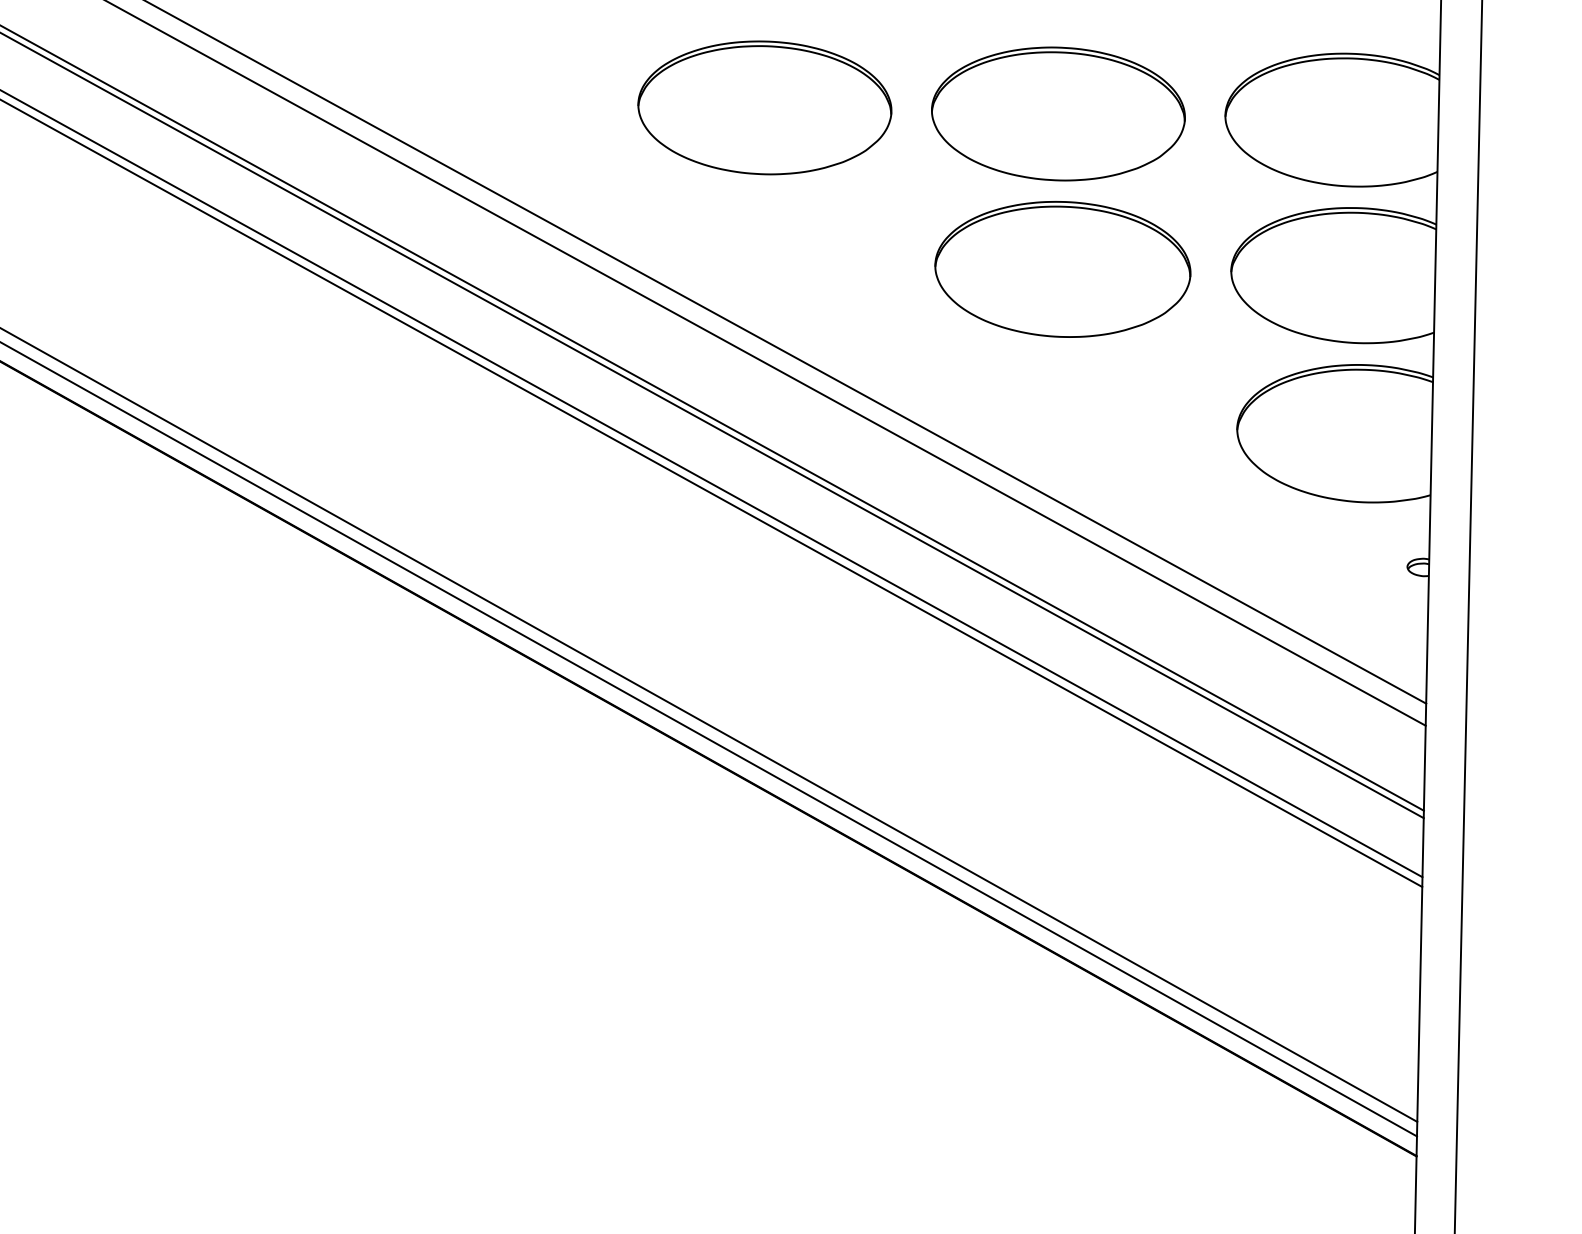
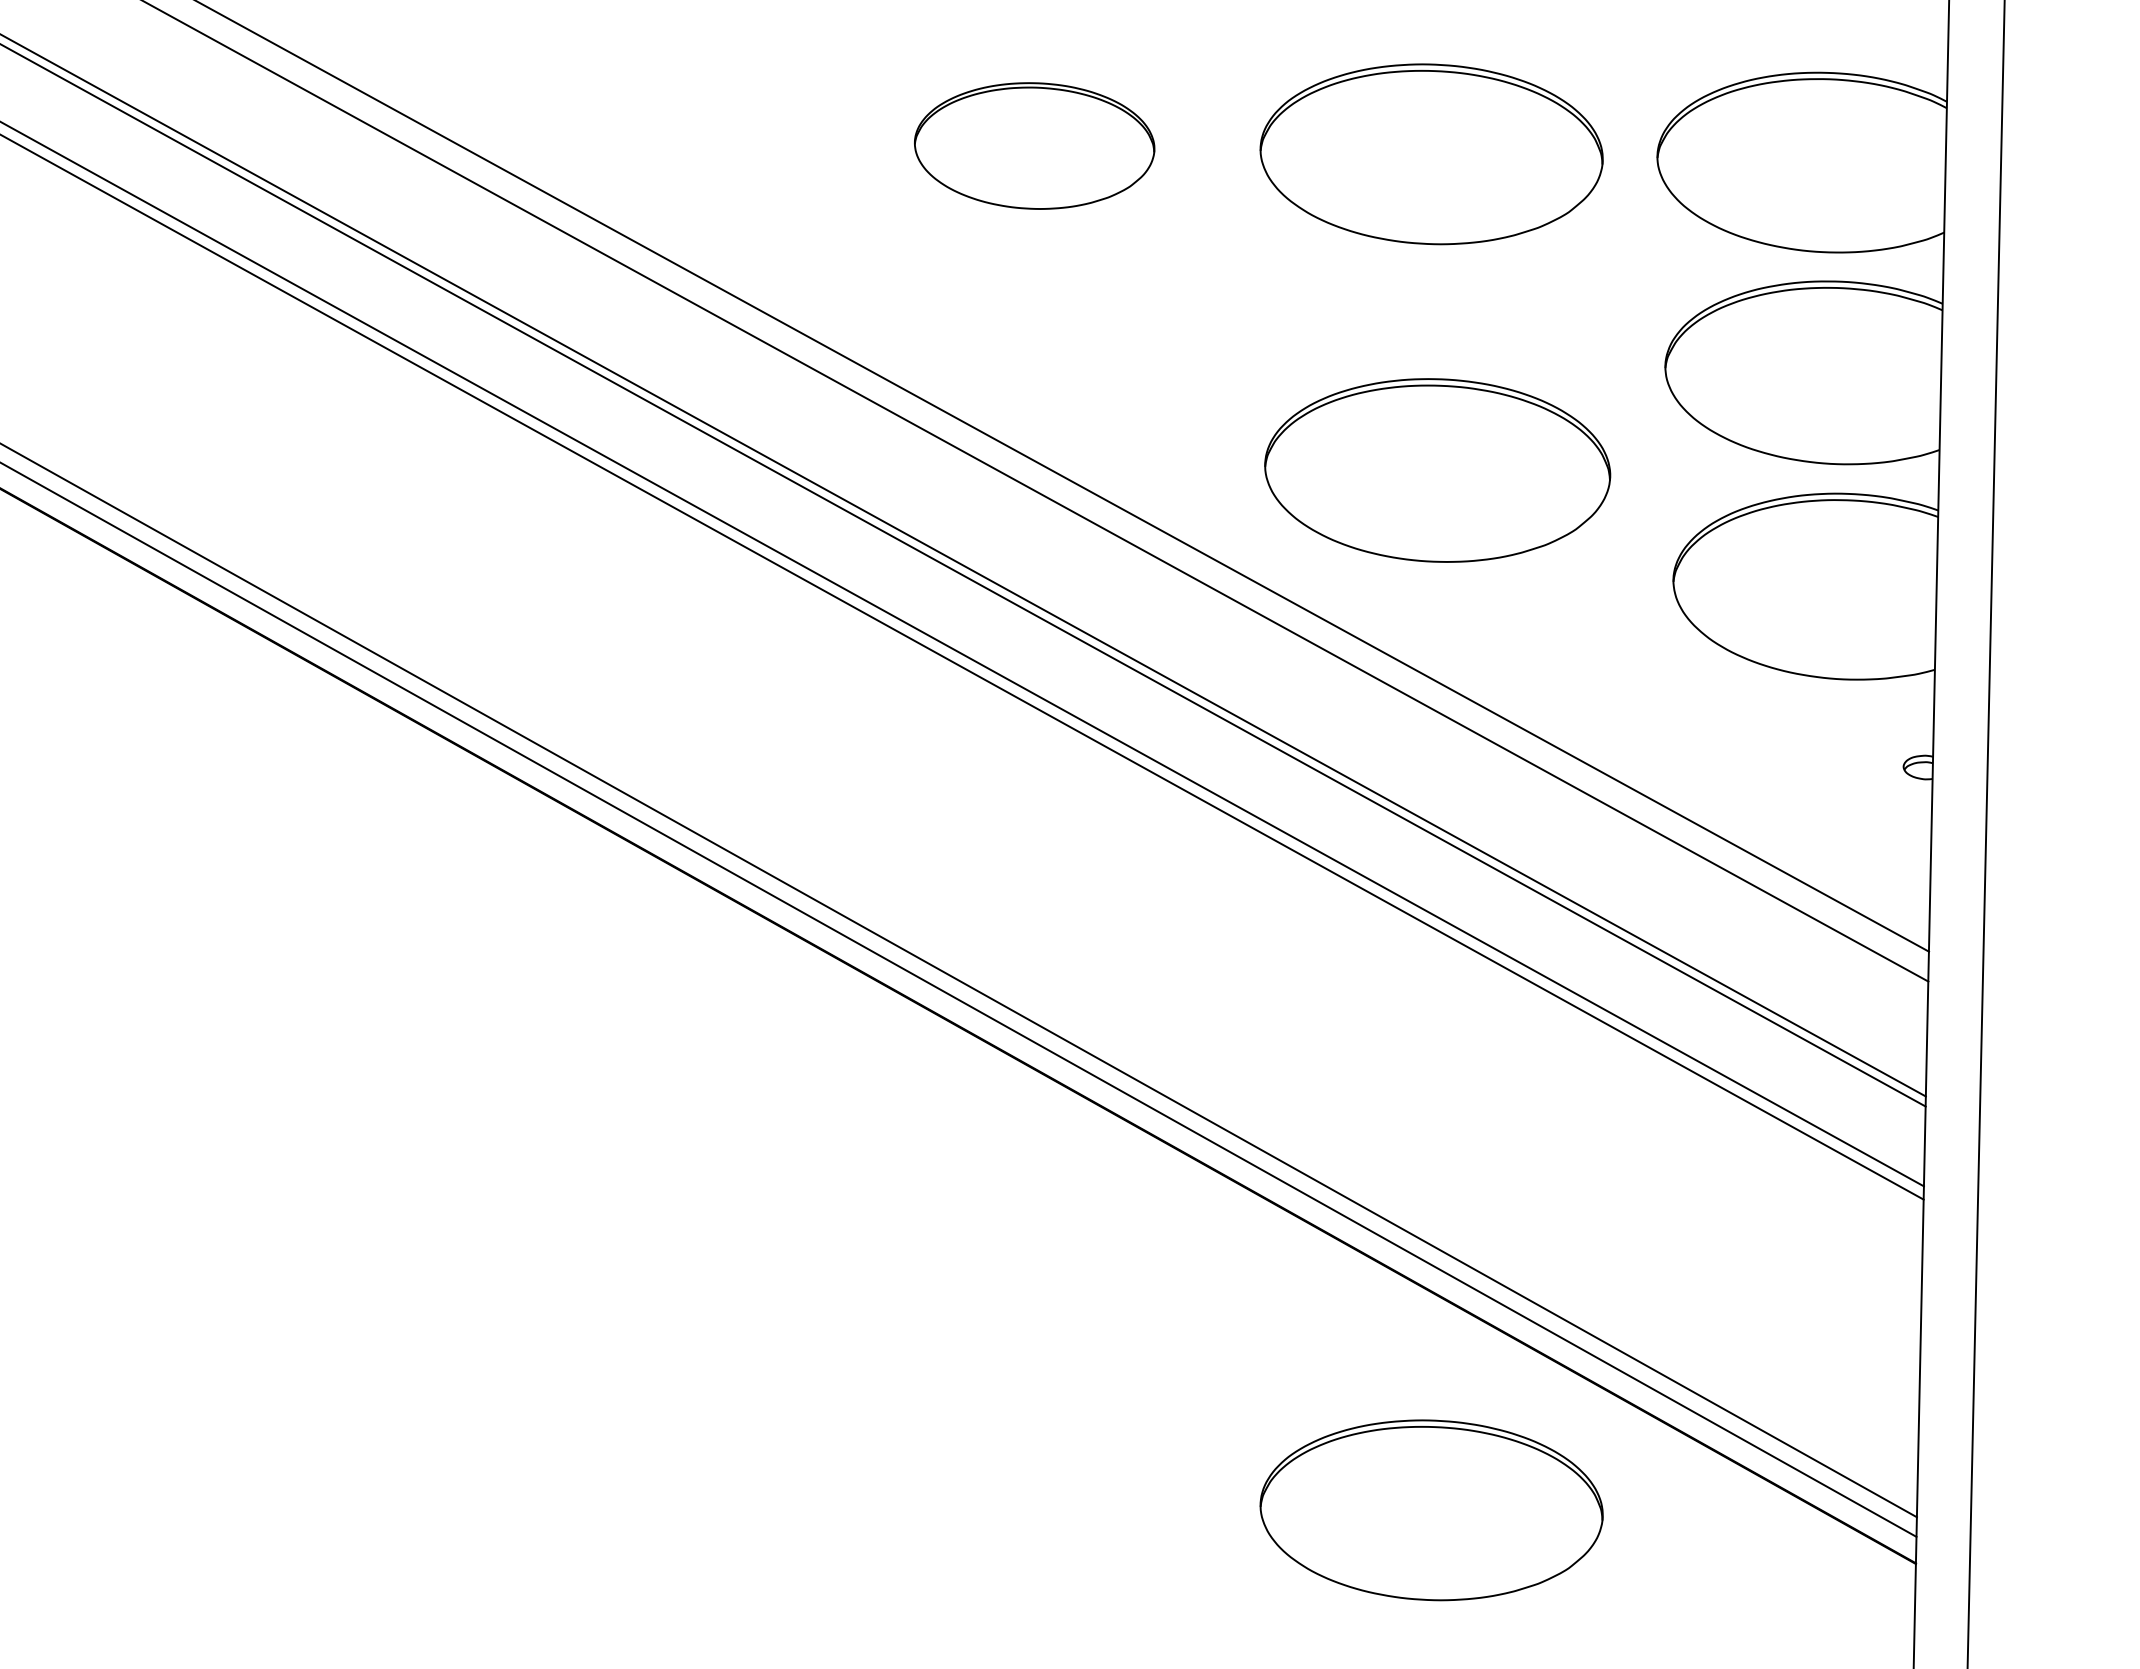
part: (764, 107) -> (1034, 145), size x0.7
part: (1062, 269) -> (1437, 470), moved
part: (1058, 1116) -> (1431, 1510), added

